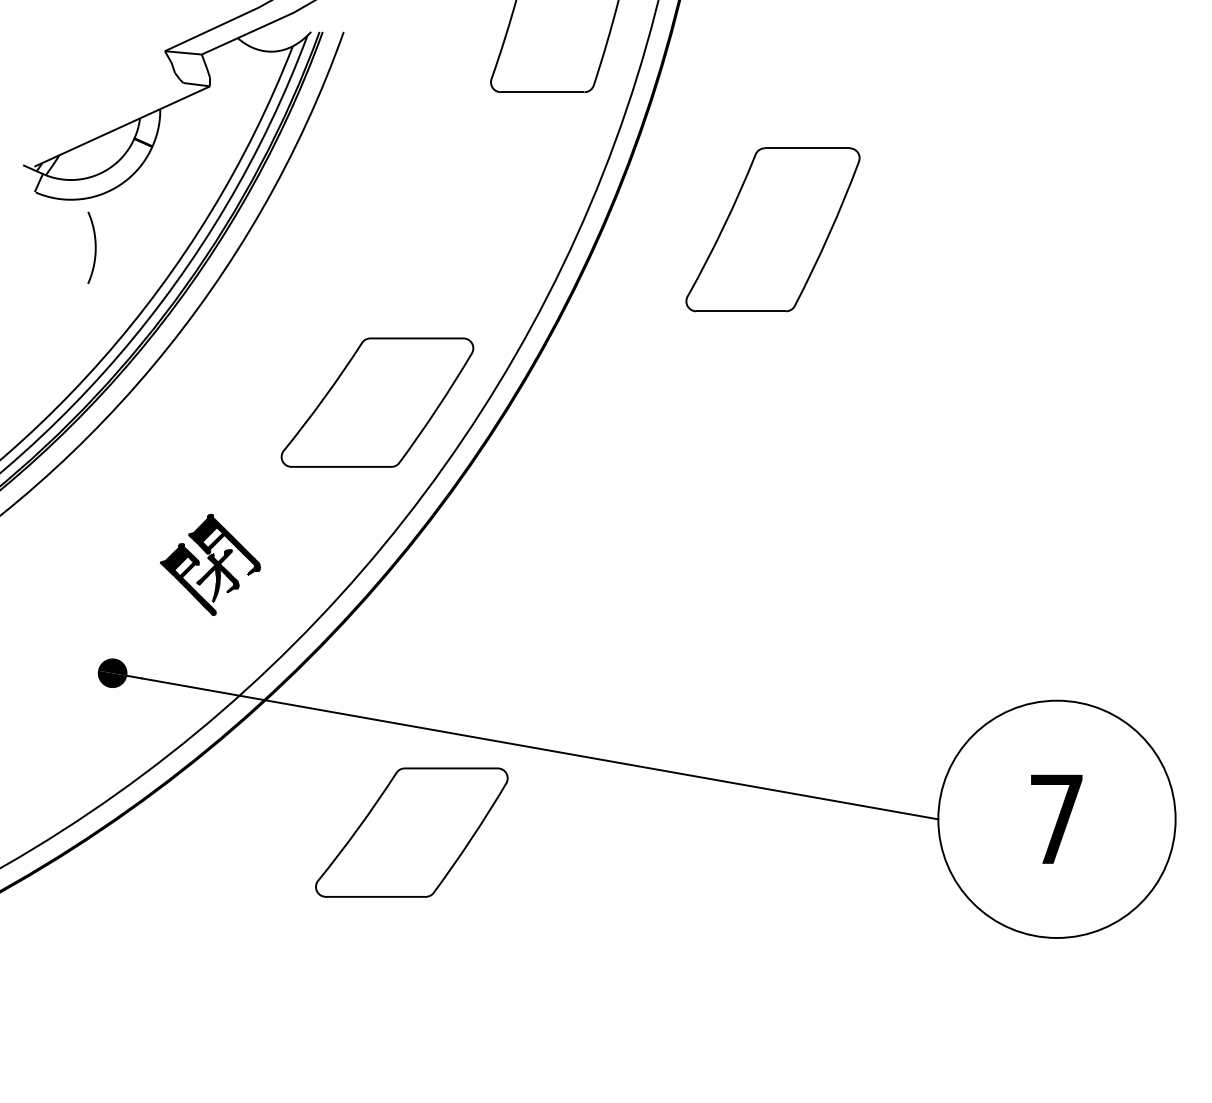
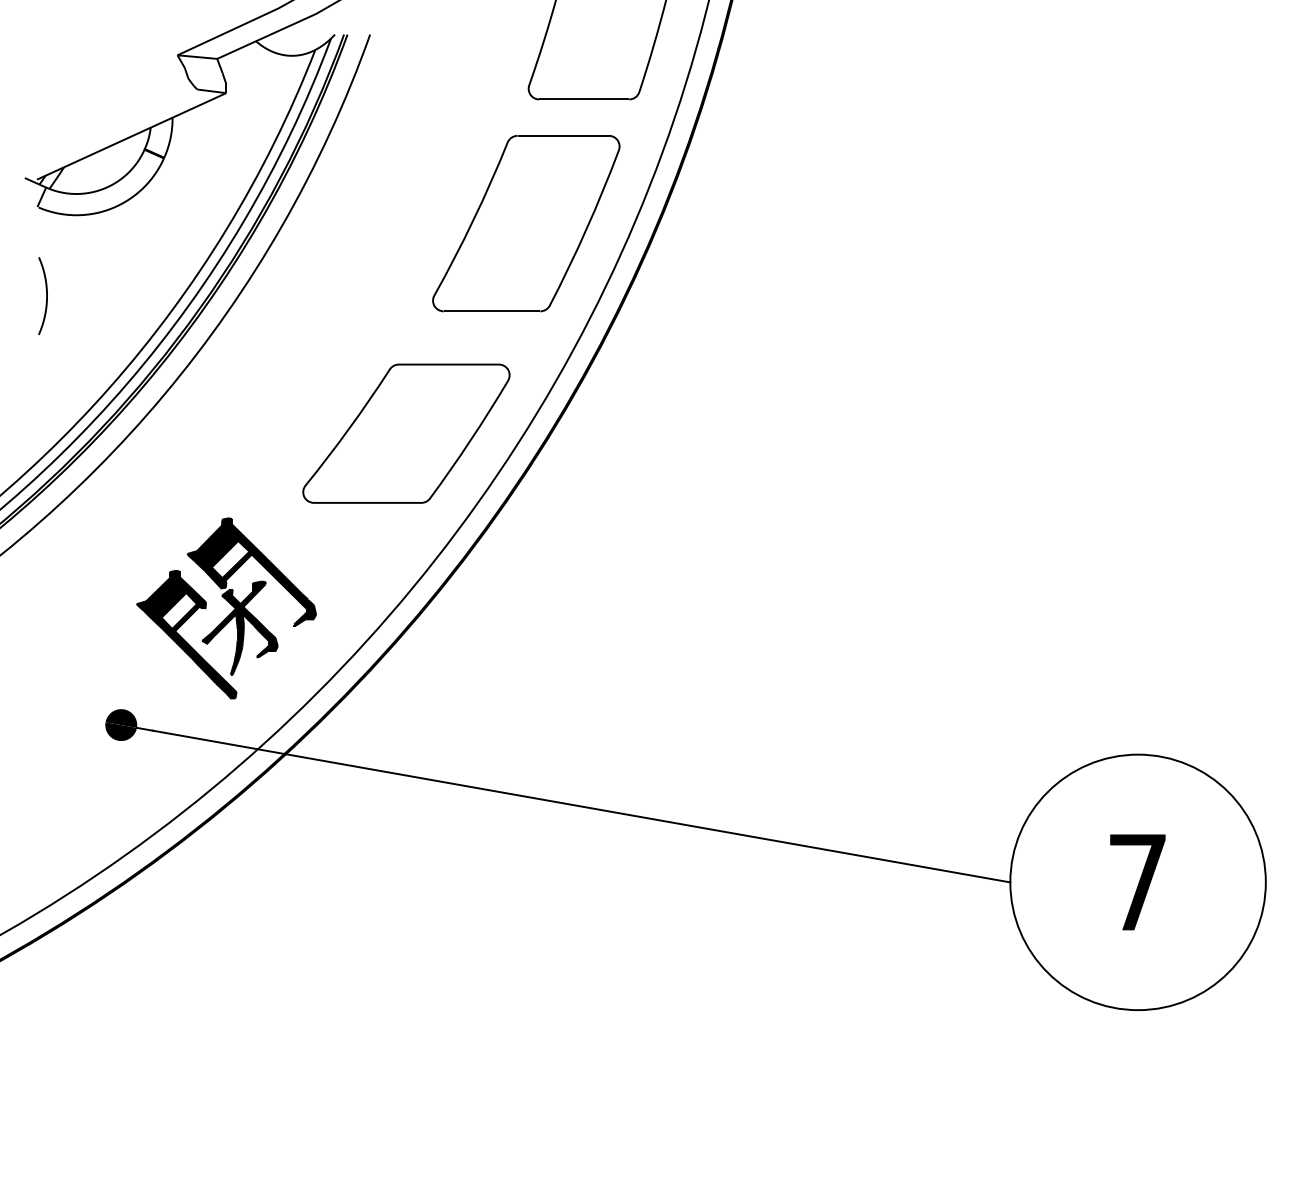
part: (773, 229) -> (526, 223), moved
curve: (95, 248) -> (46, 296), moved
part: (210, 564) -> (226, 608), size x1.67
part: (411, 832) -> (443, 896), removed

